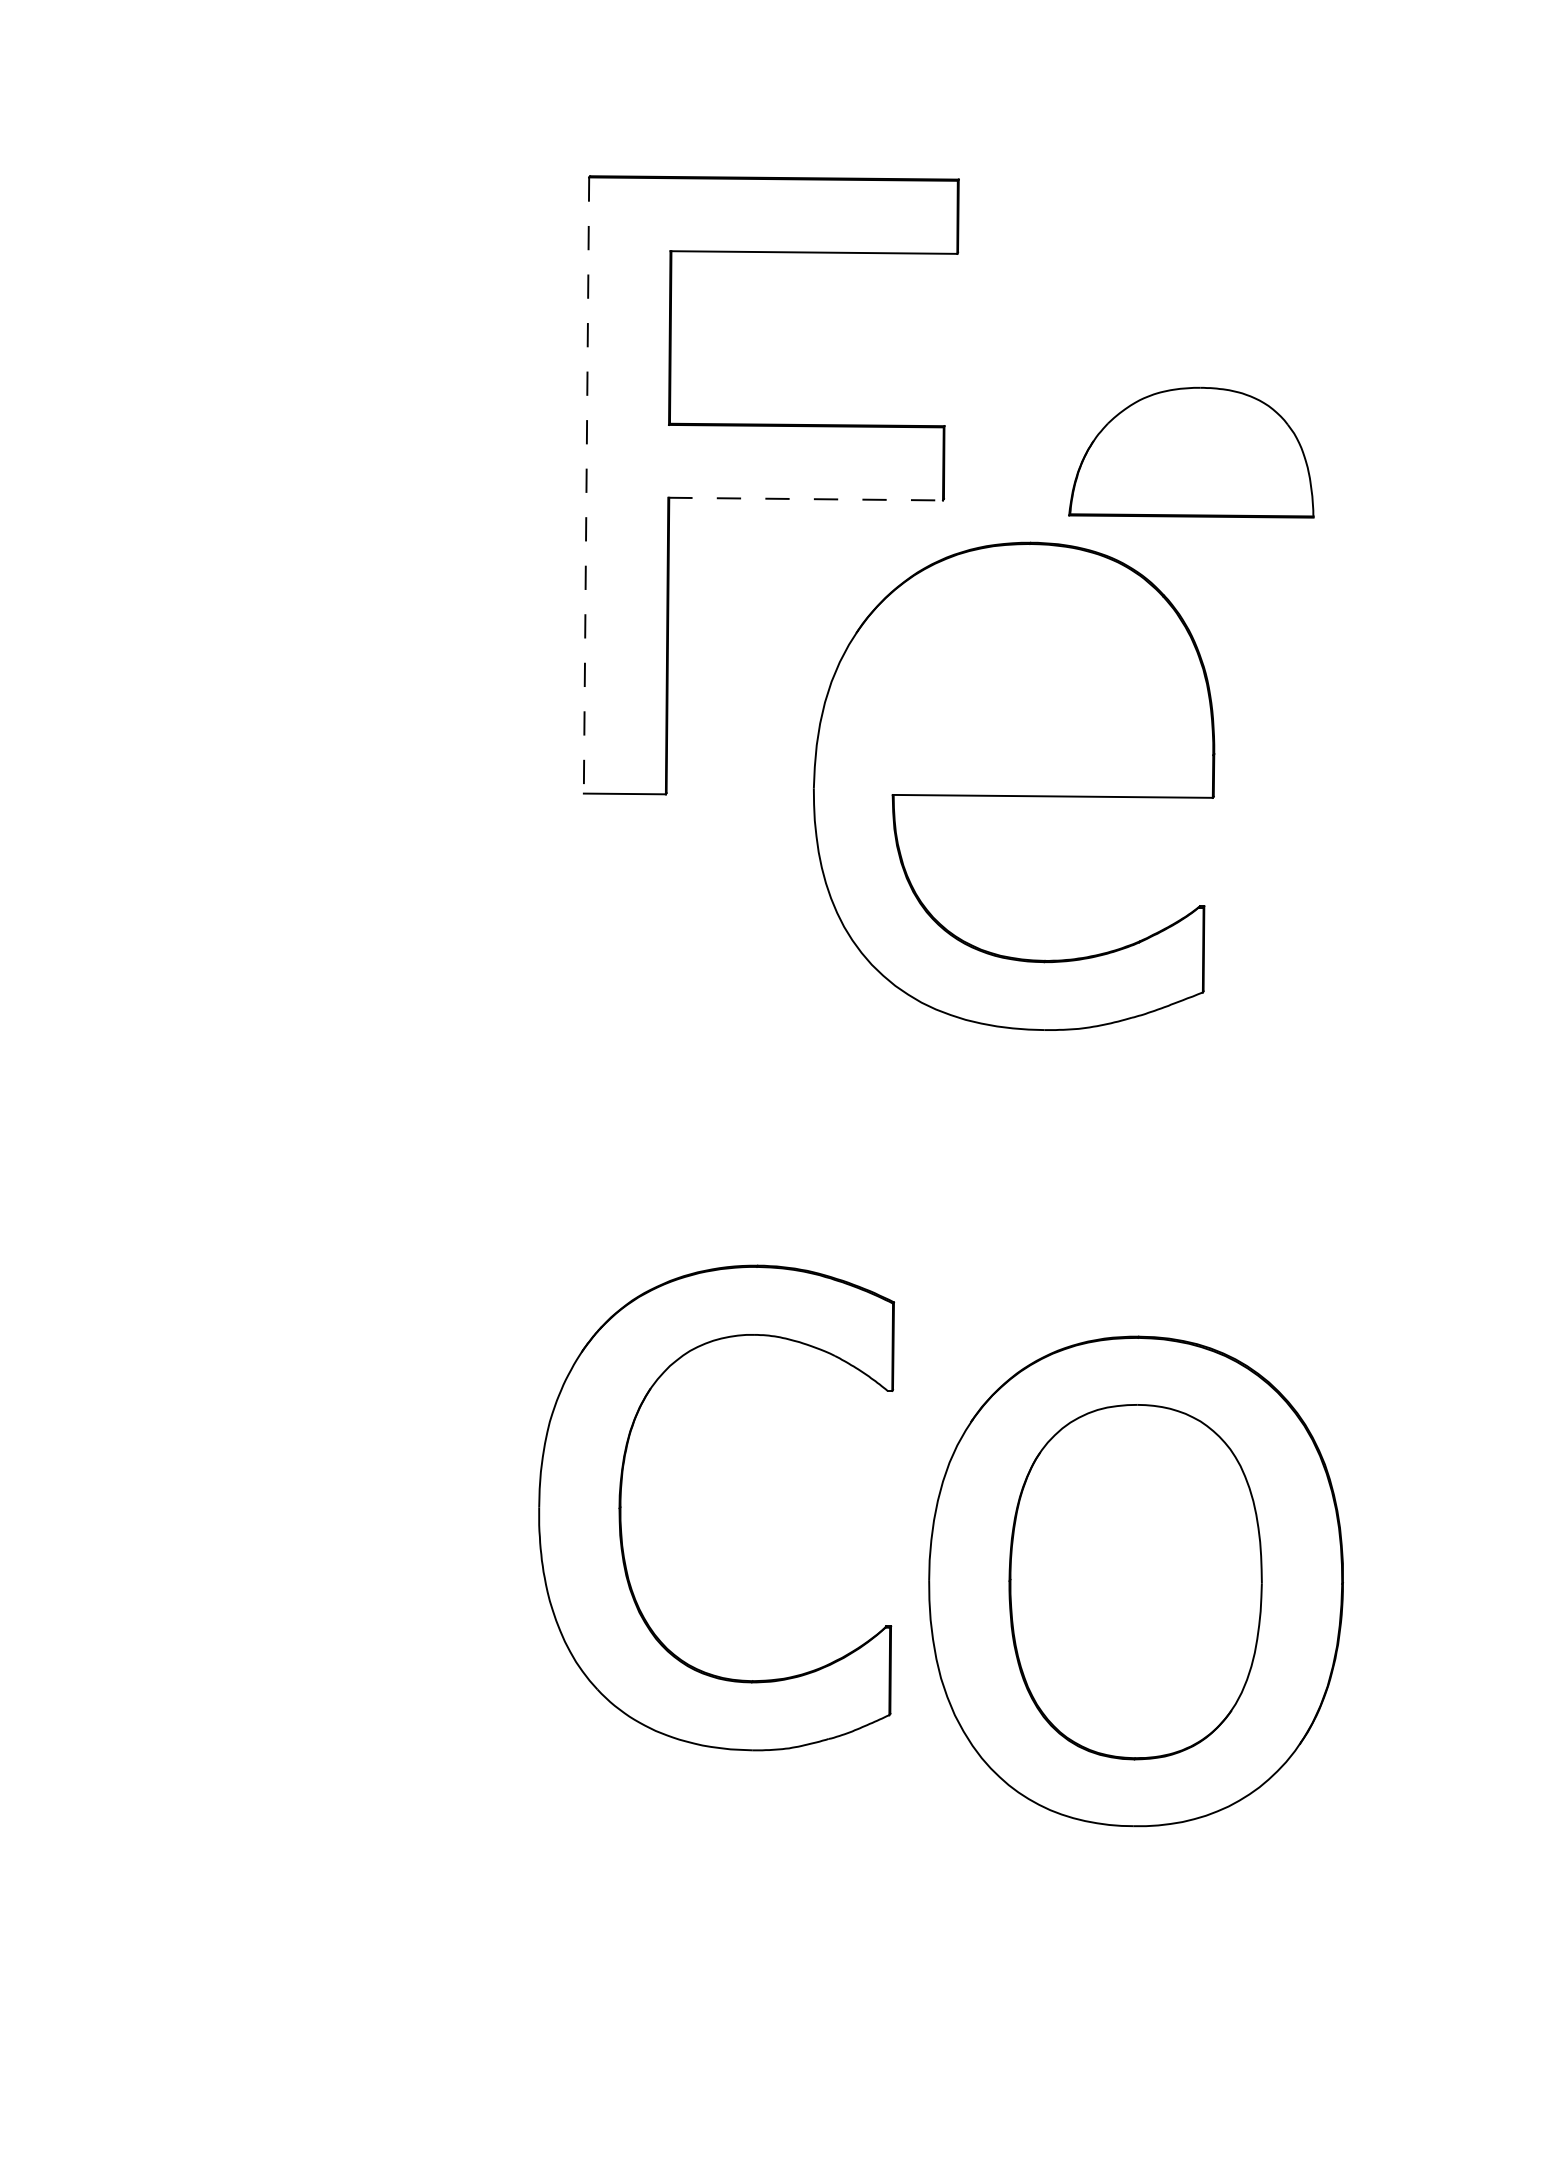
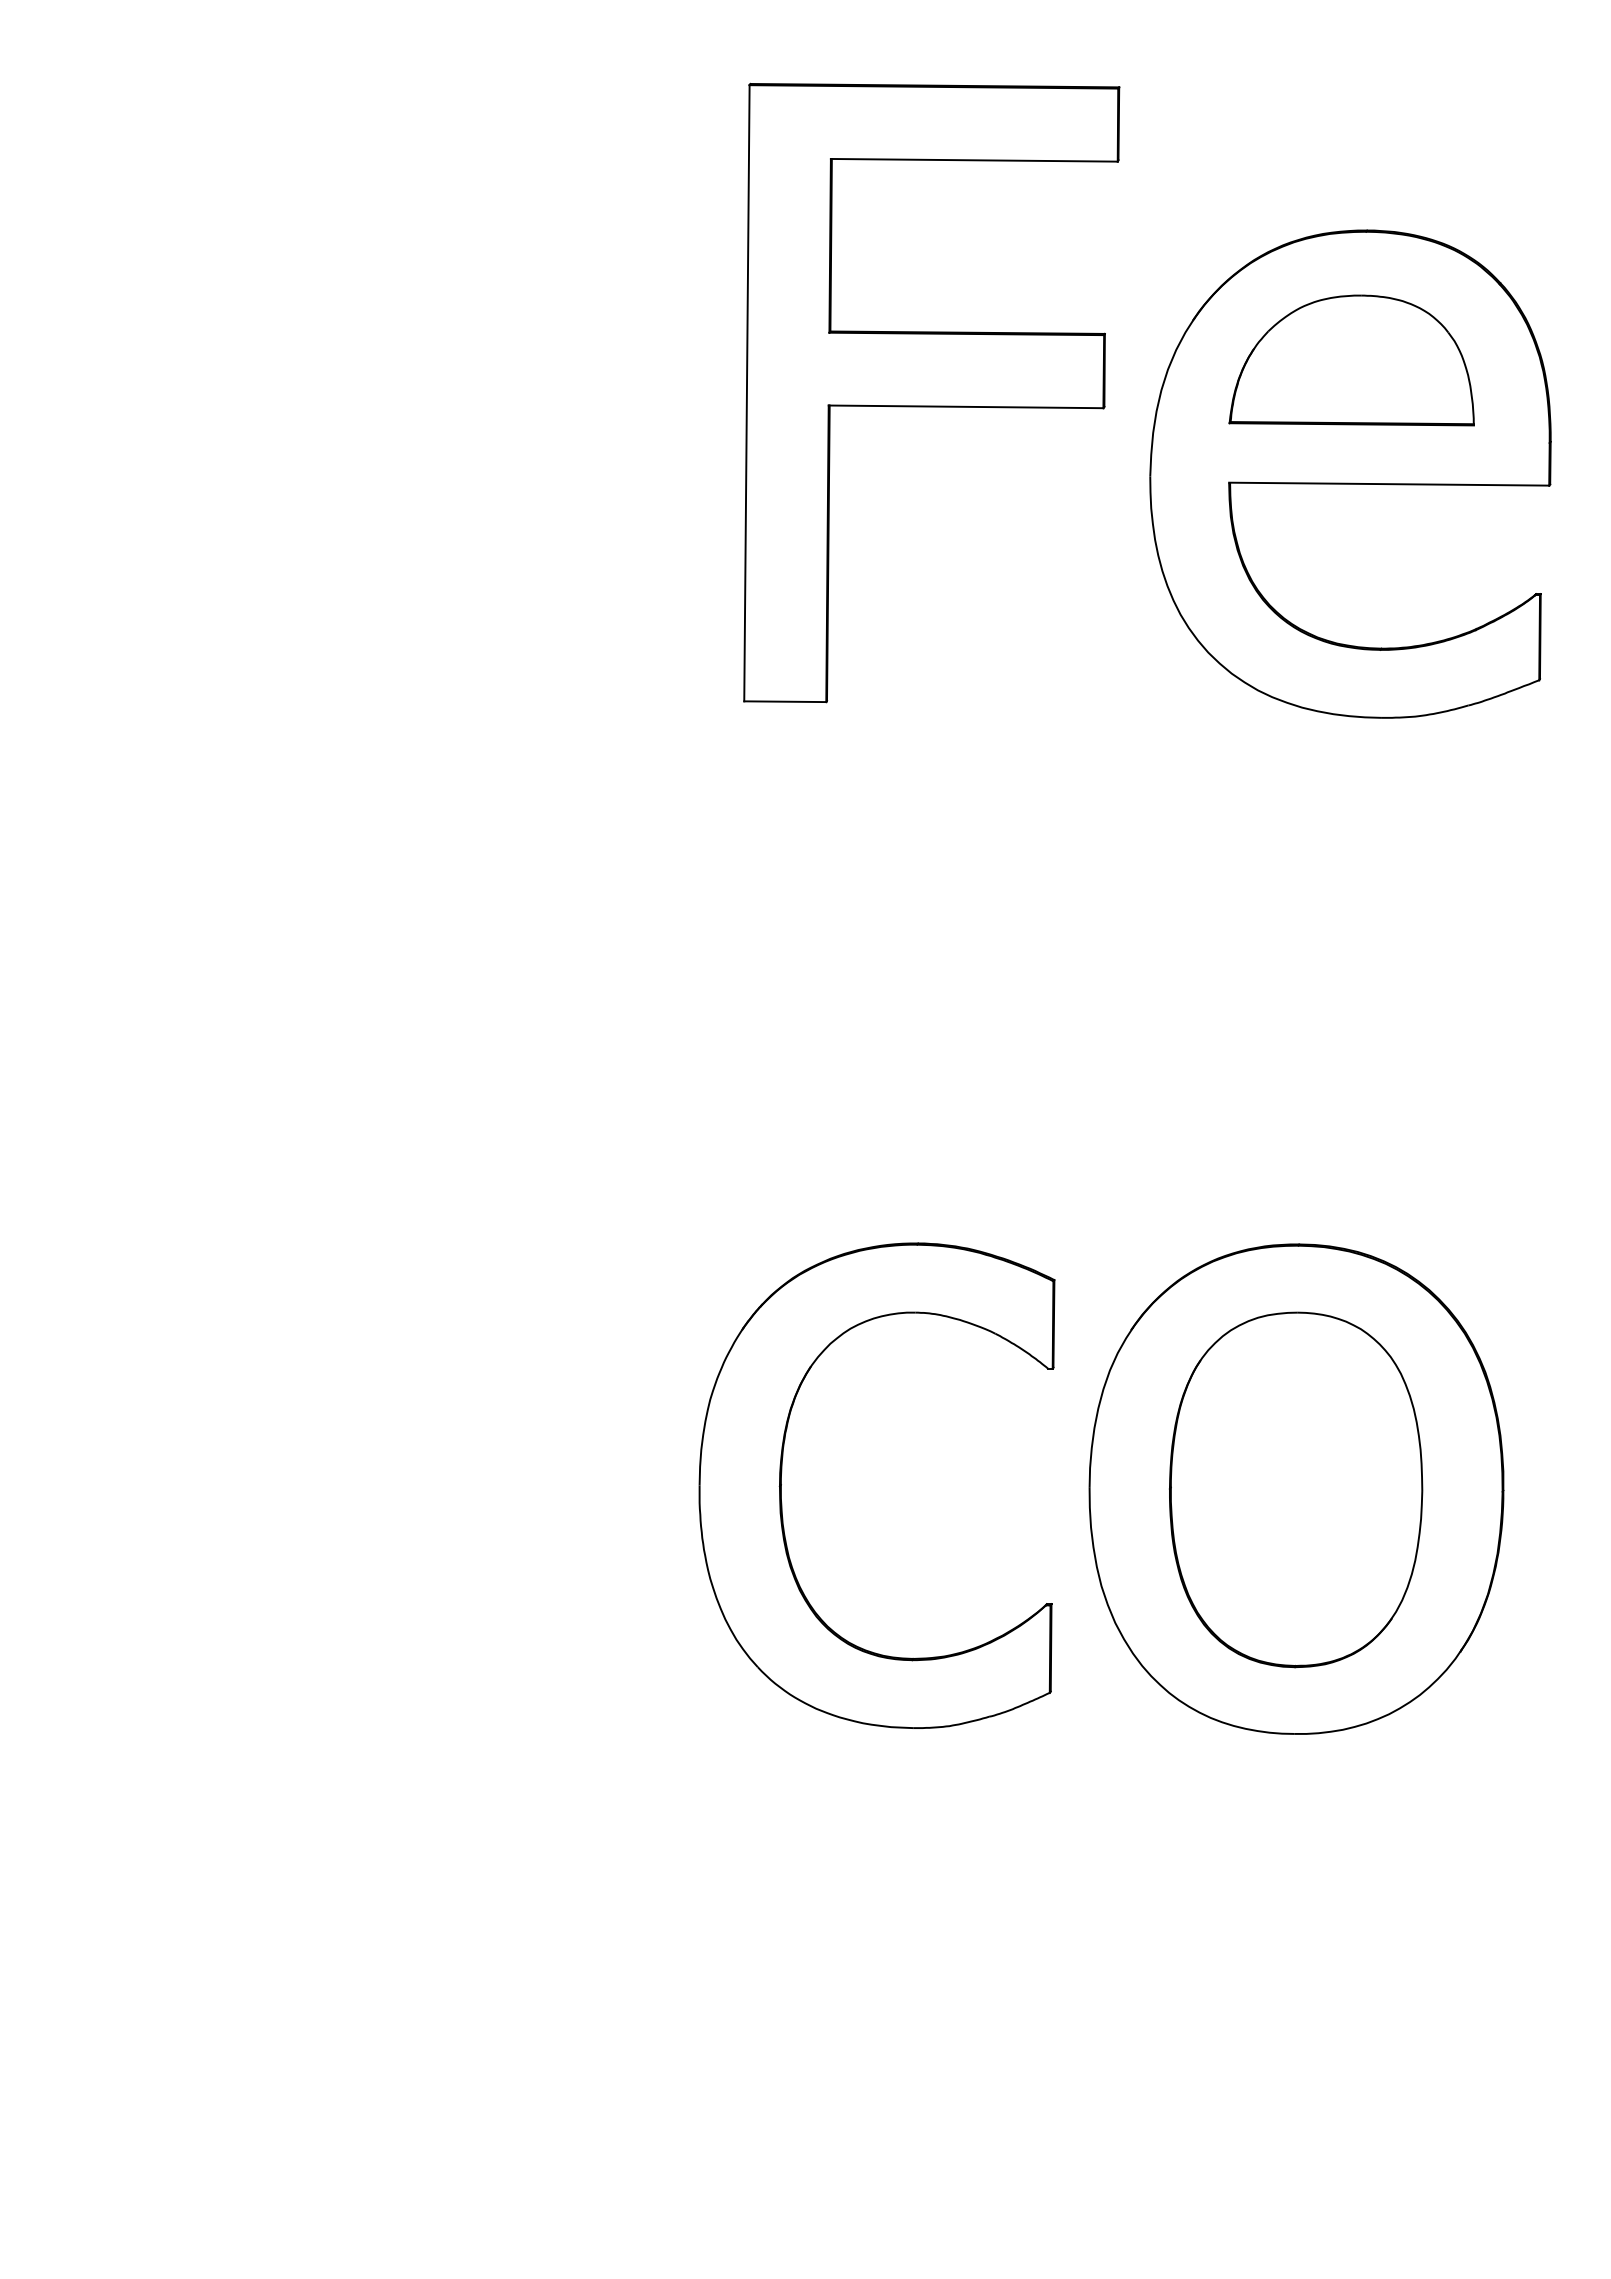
line: (586, 485) -> (746, 393), dashed -> solid
line: (806, 498) -> (966, 406), dashed -> solid
part: (1014, 785) -> (1350, 473), moved
part: (622, 1494) -> (782, 1472), moved

